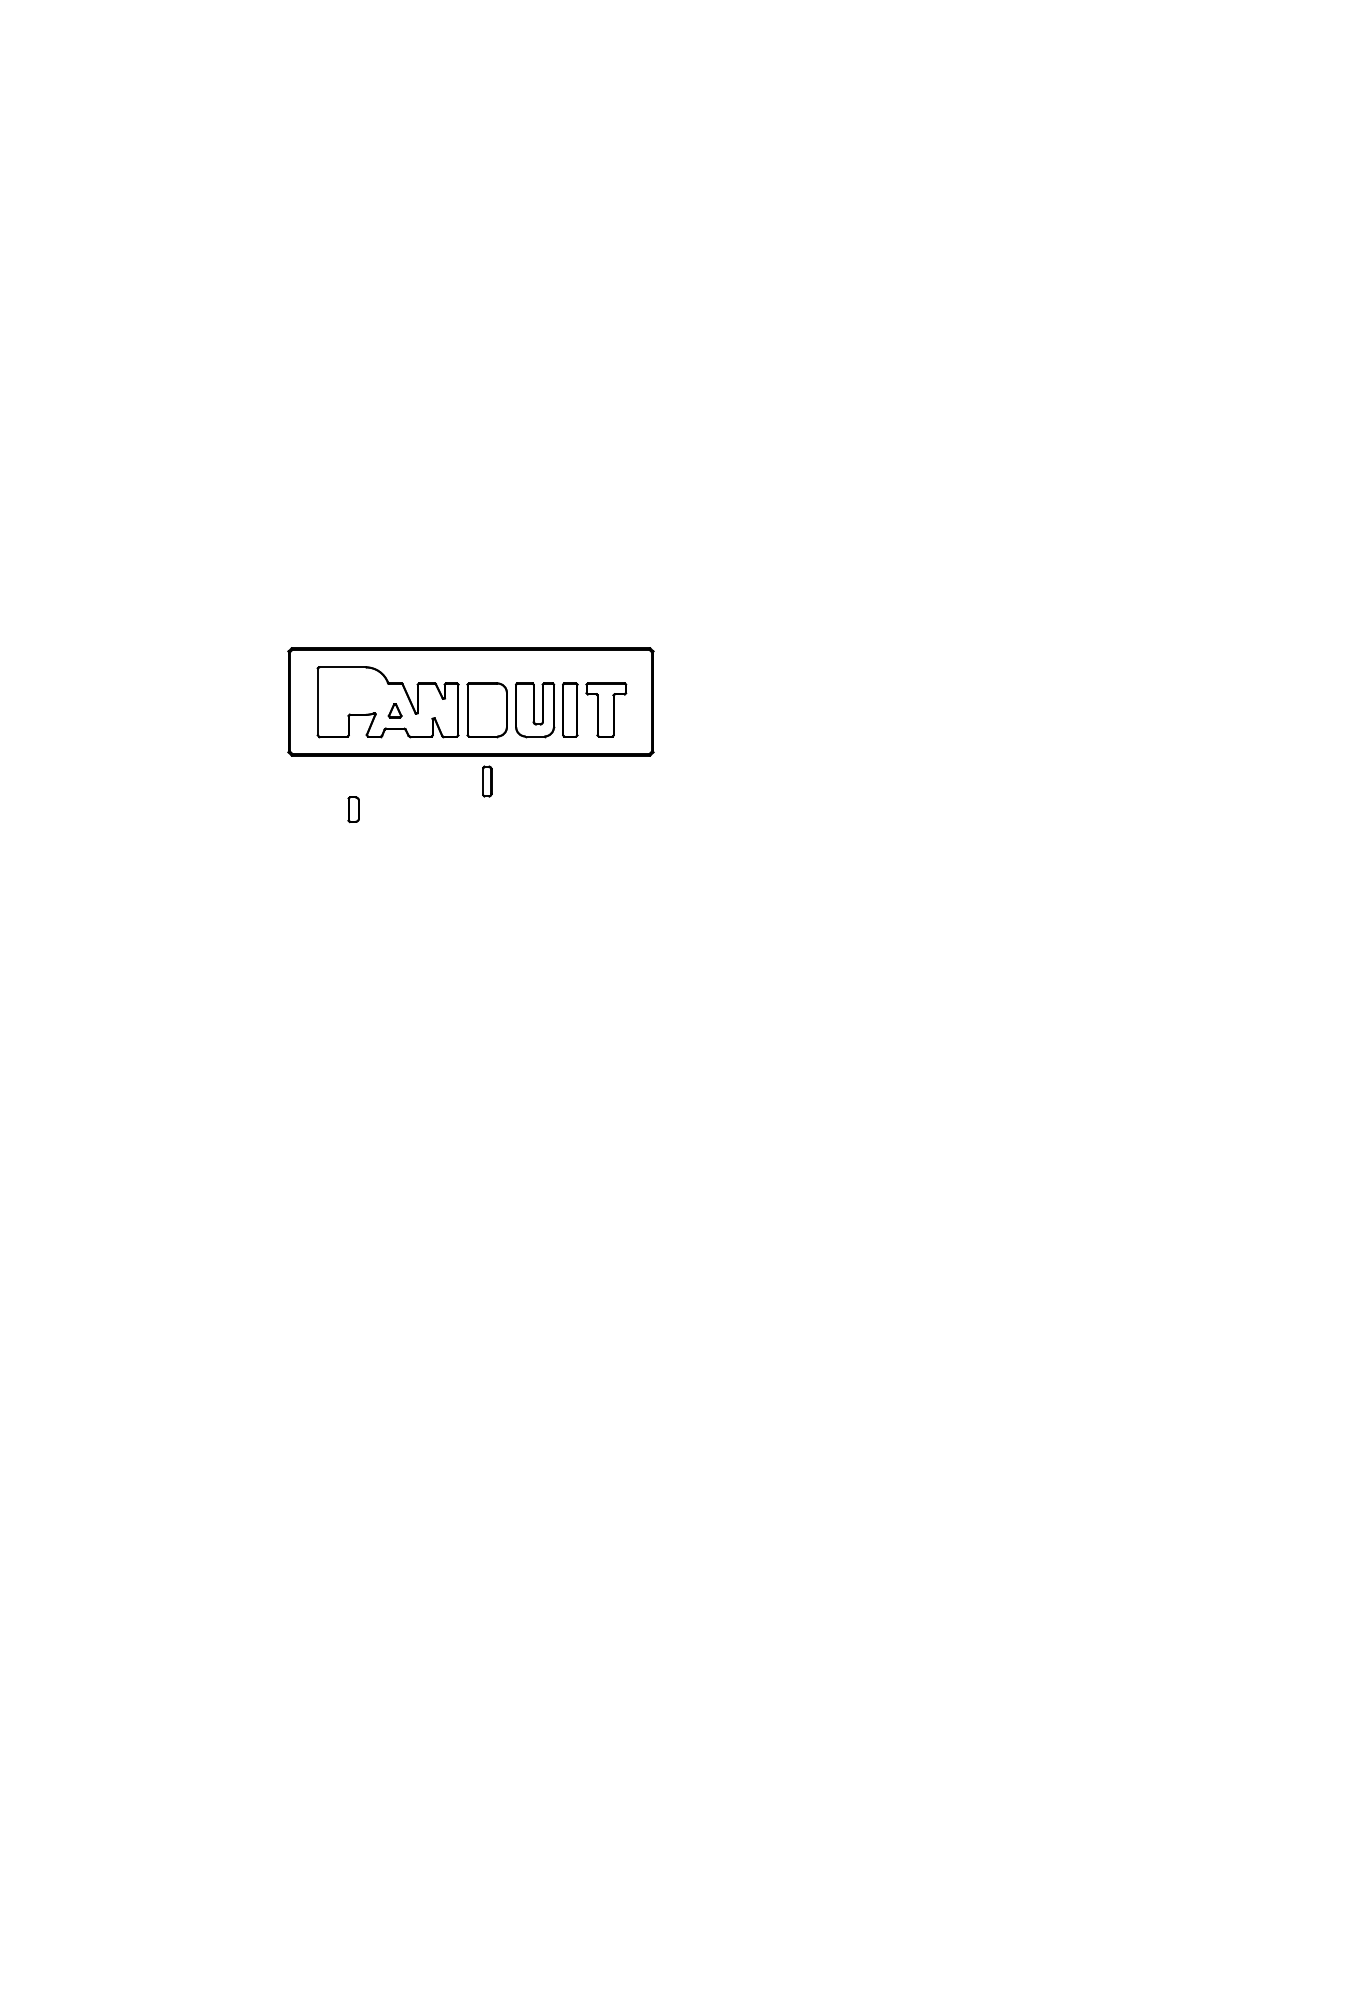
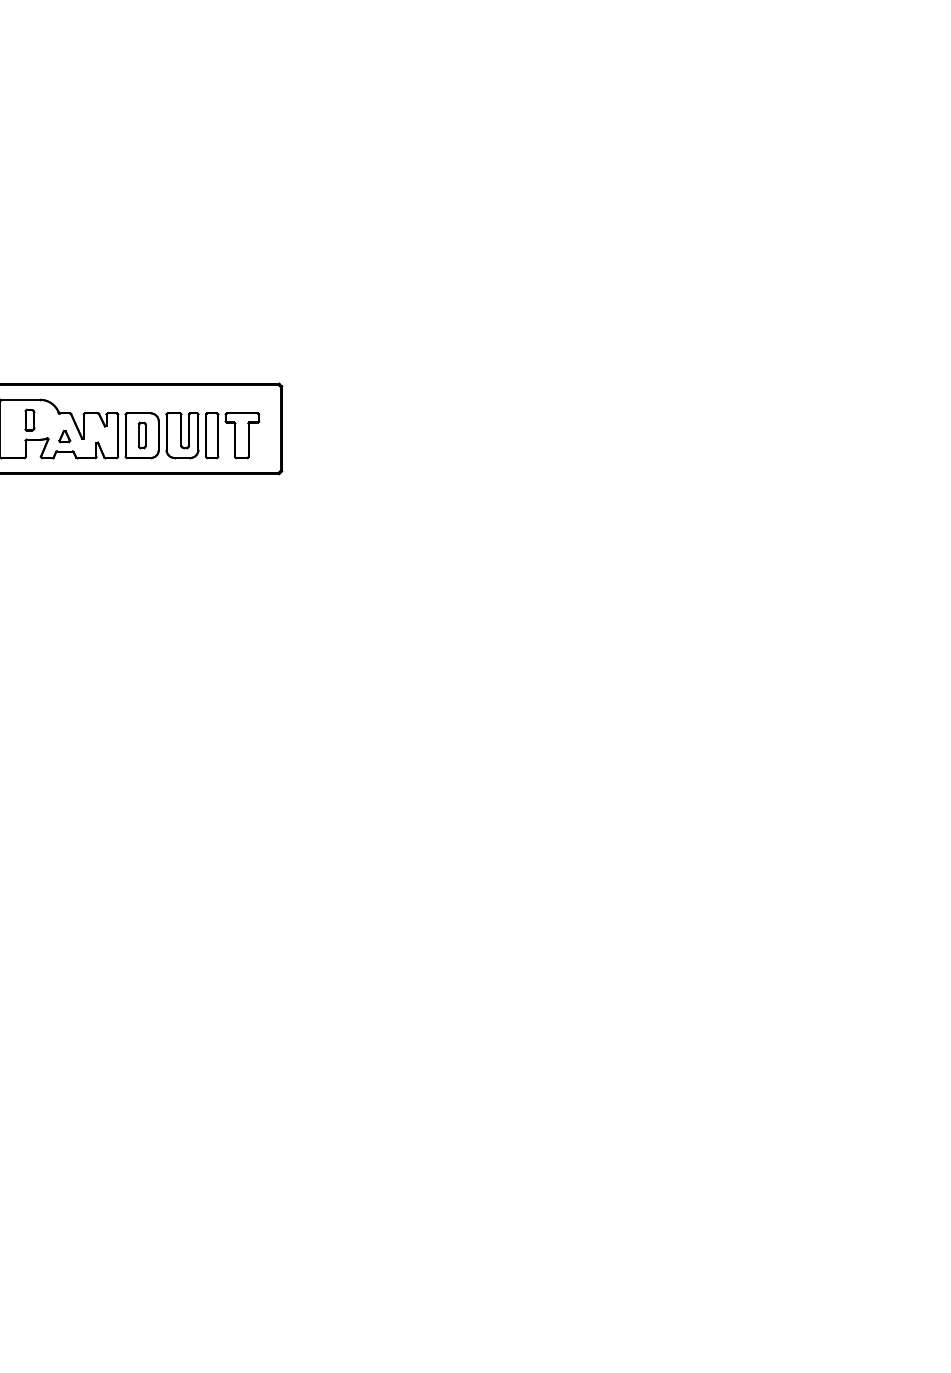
part: (487, 781) -> (142, 435), moved
part: (353, 809) -> (29, 420), moved

